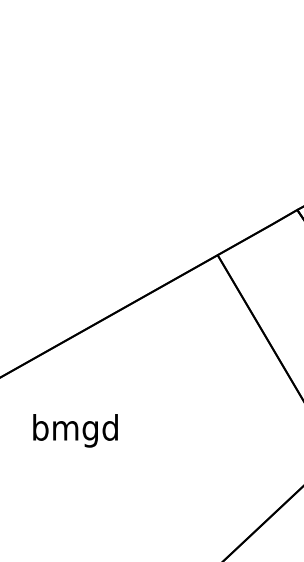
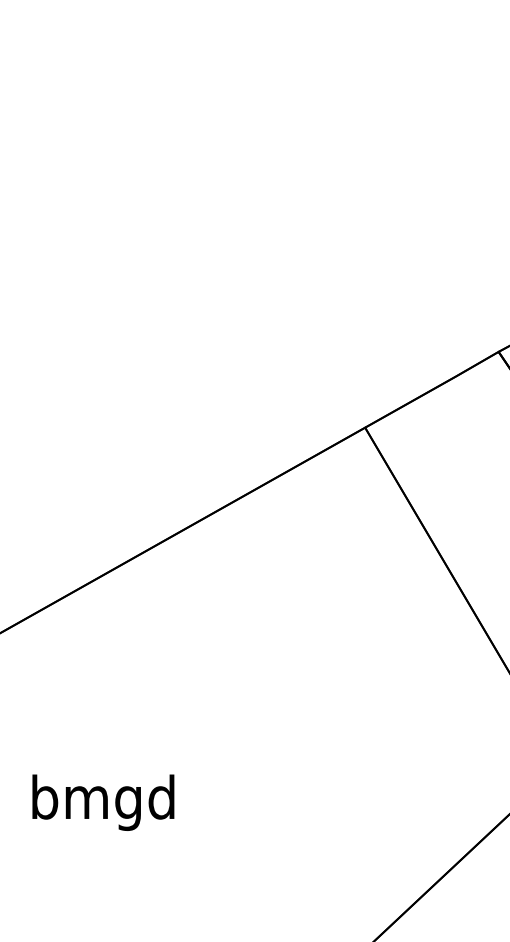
text: (75, 430) -> (103, 802), moved

